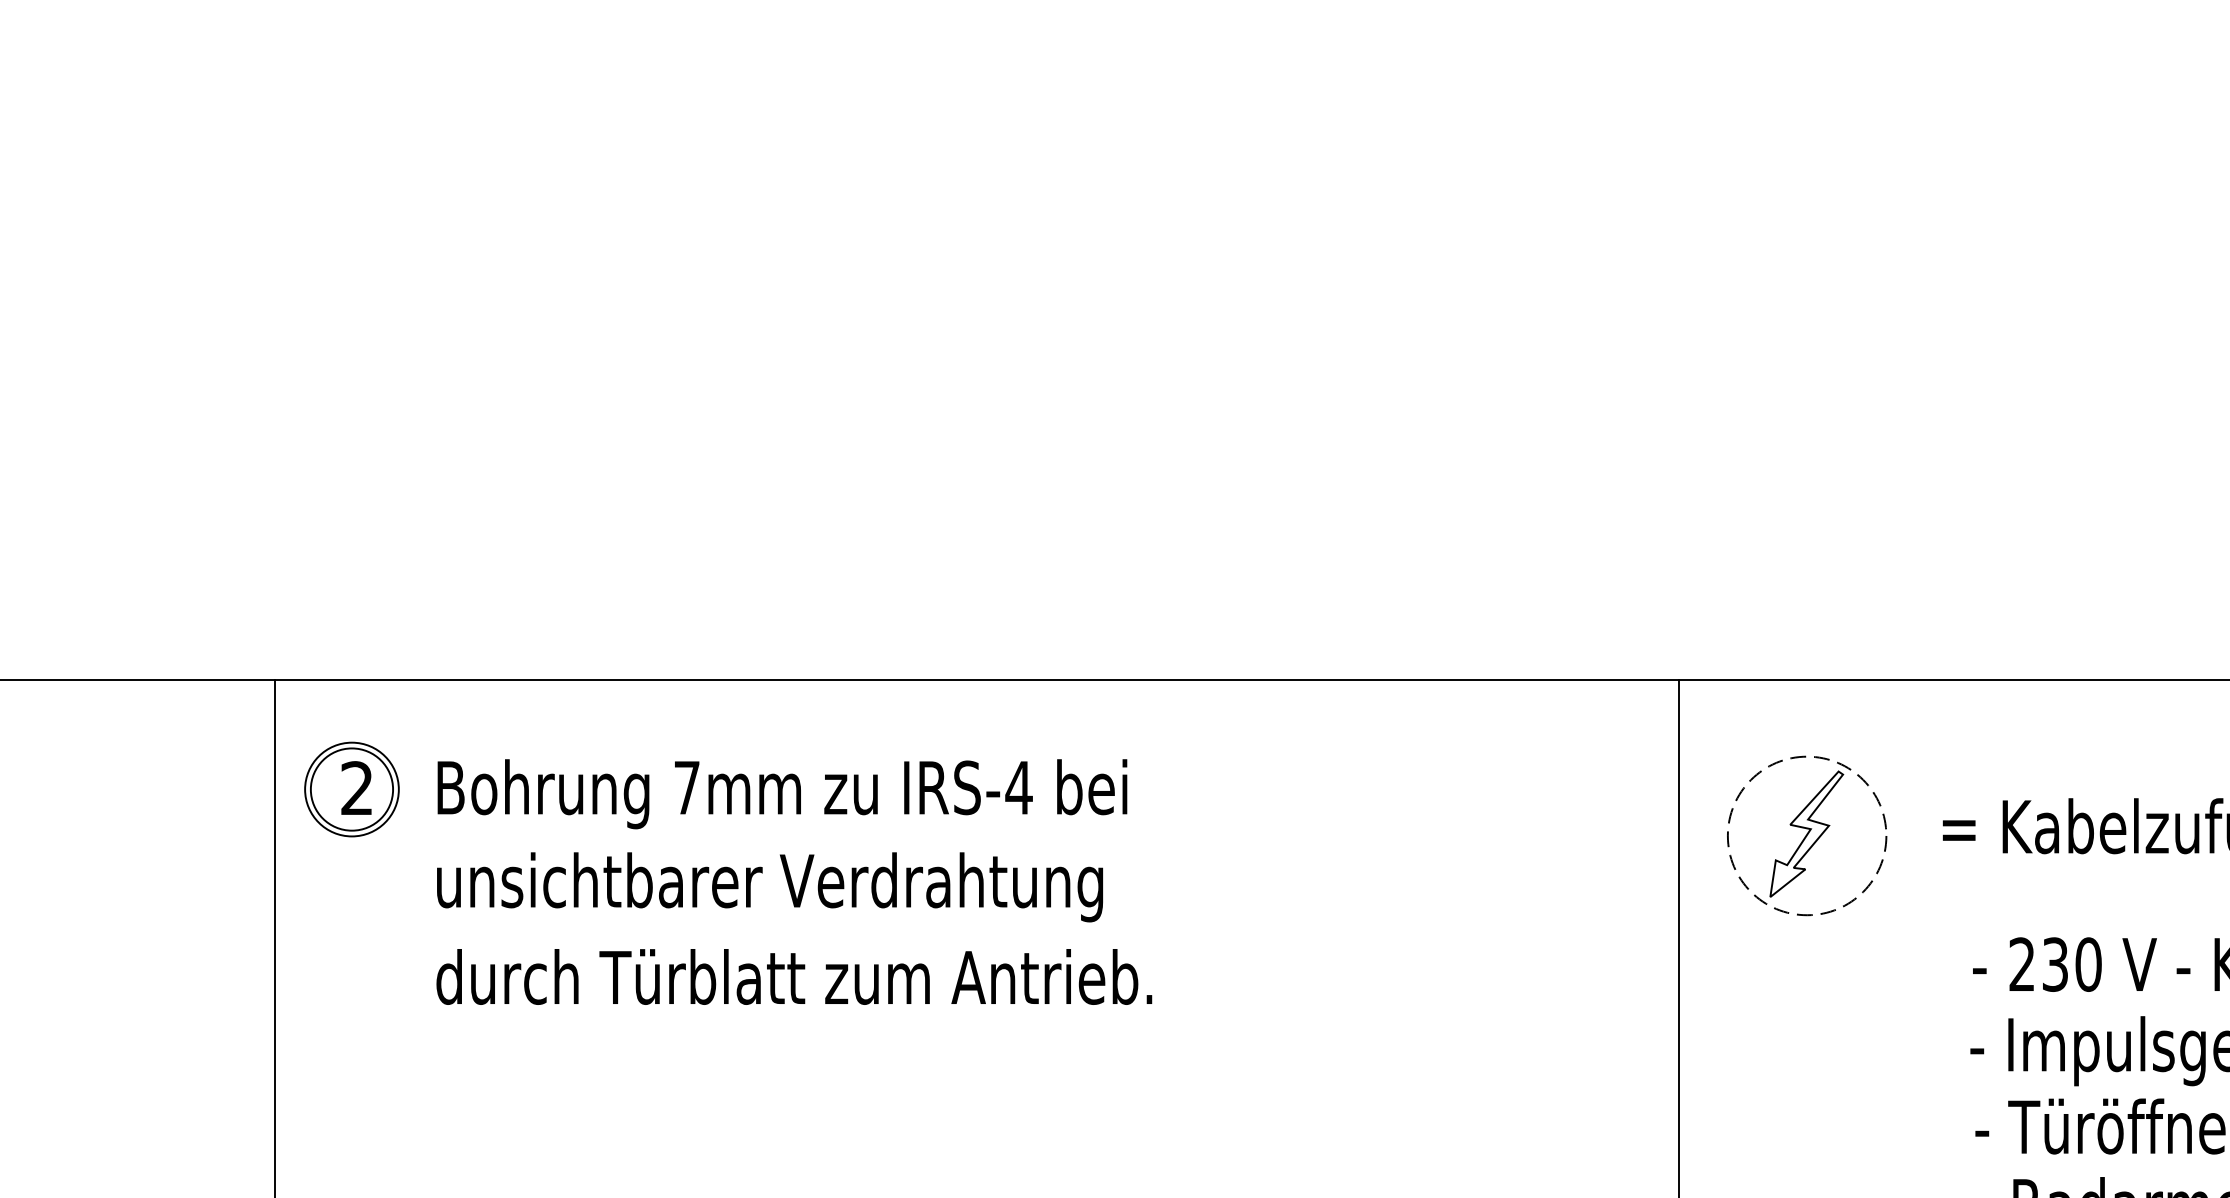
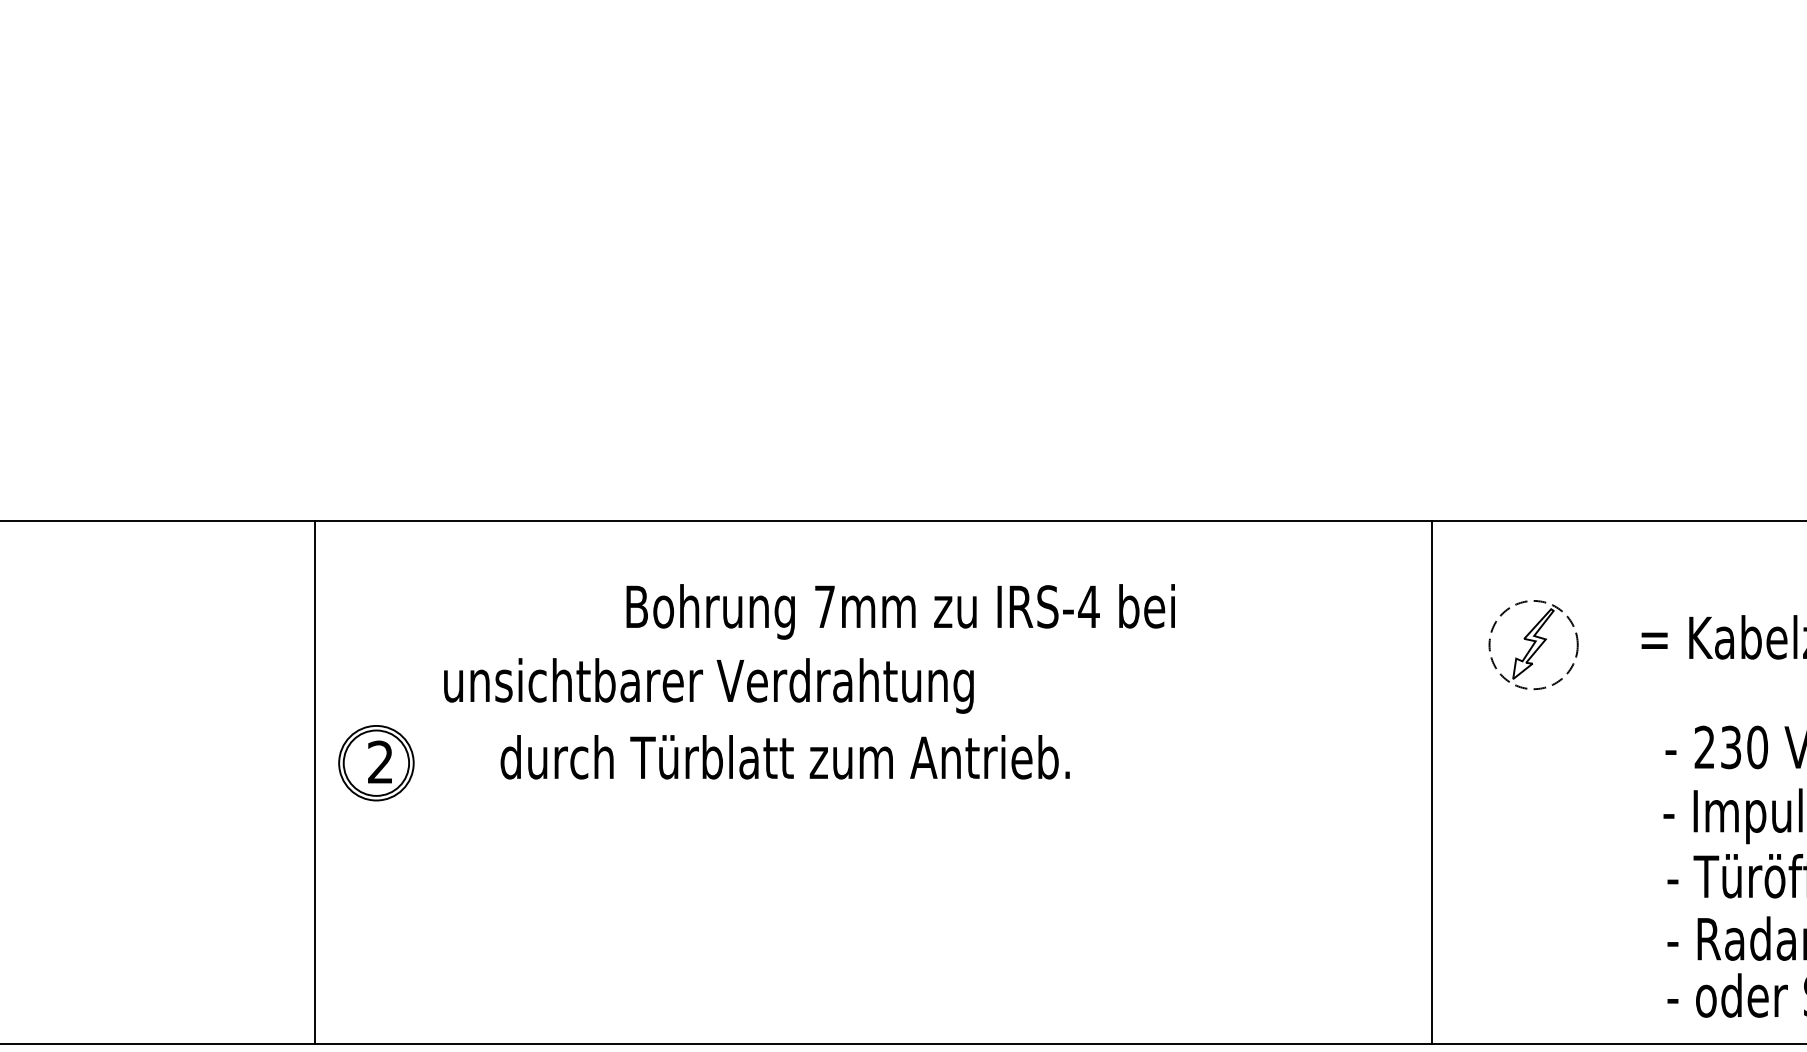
part: (352, 789) -> (376, 763), moved
text: (782, 793) -> (900, 611), moved
part: (1806, 835) -> (1533, 644), size x0.7
text: (793, 977) -> (784, 757), moved

